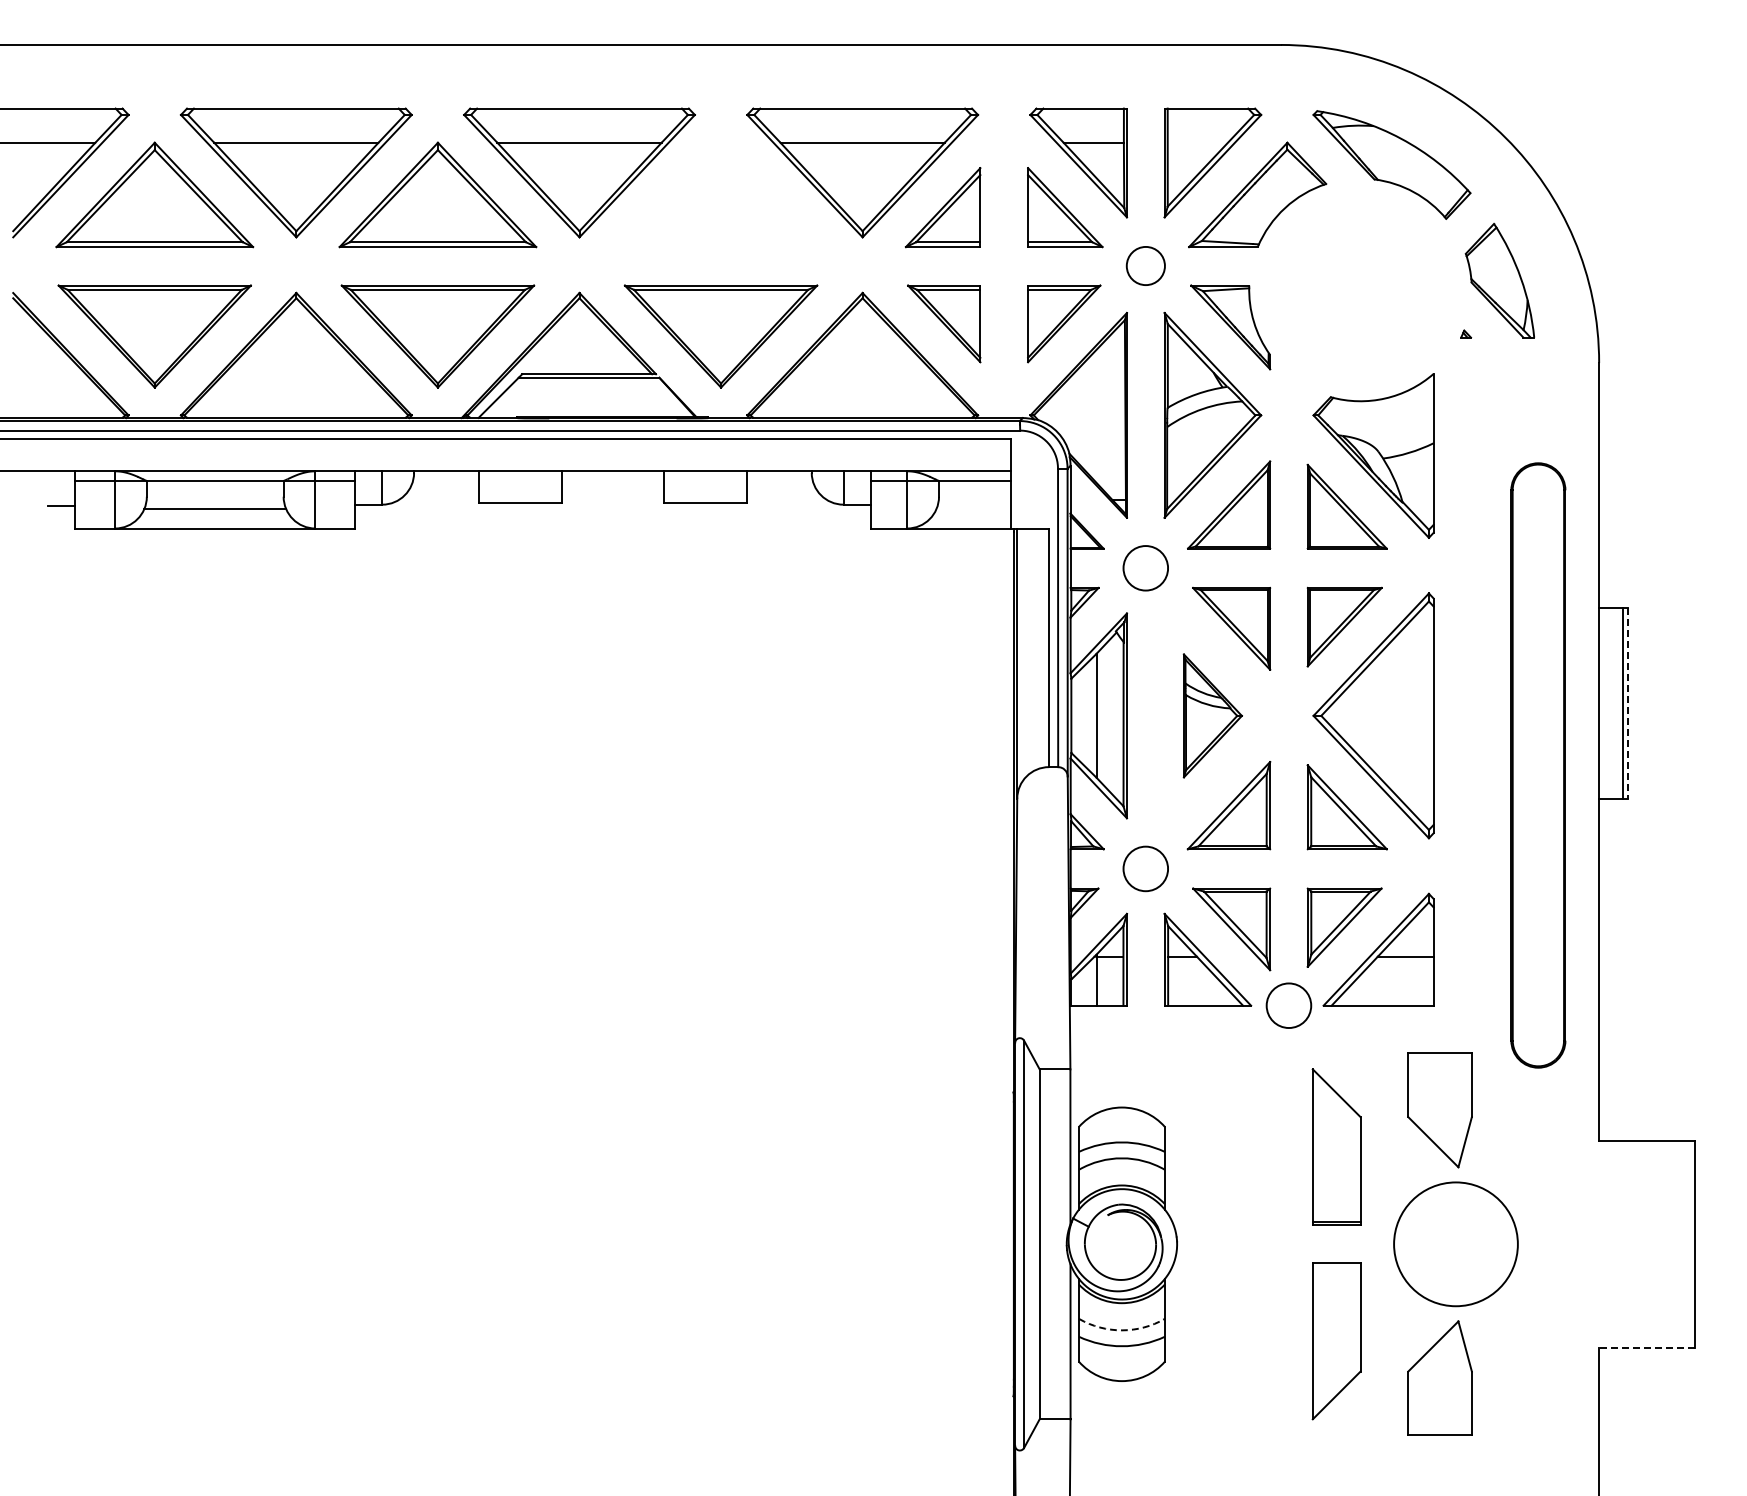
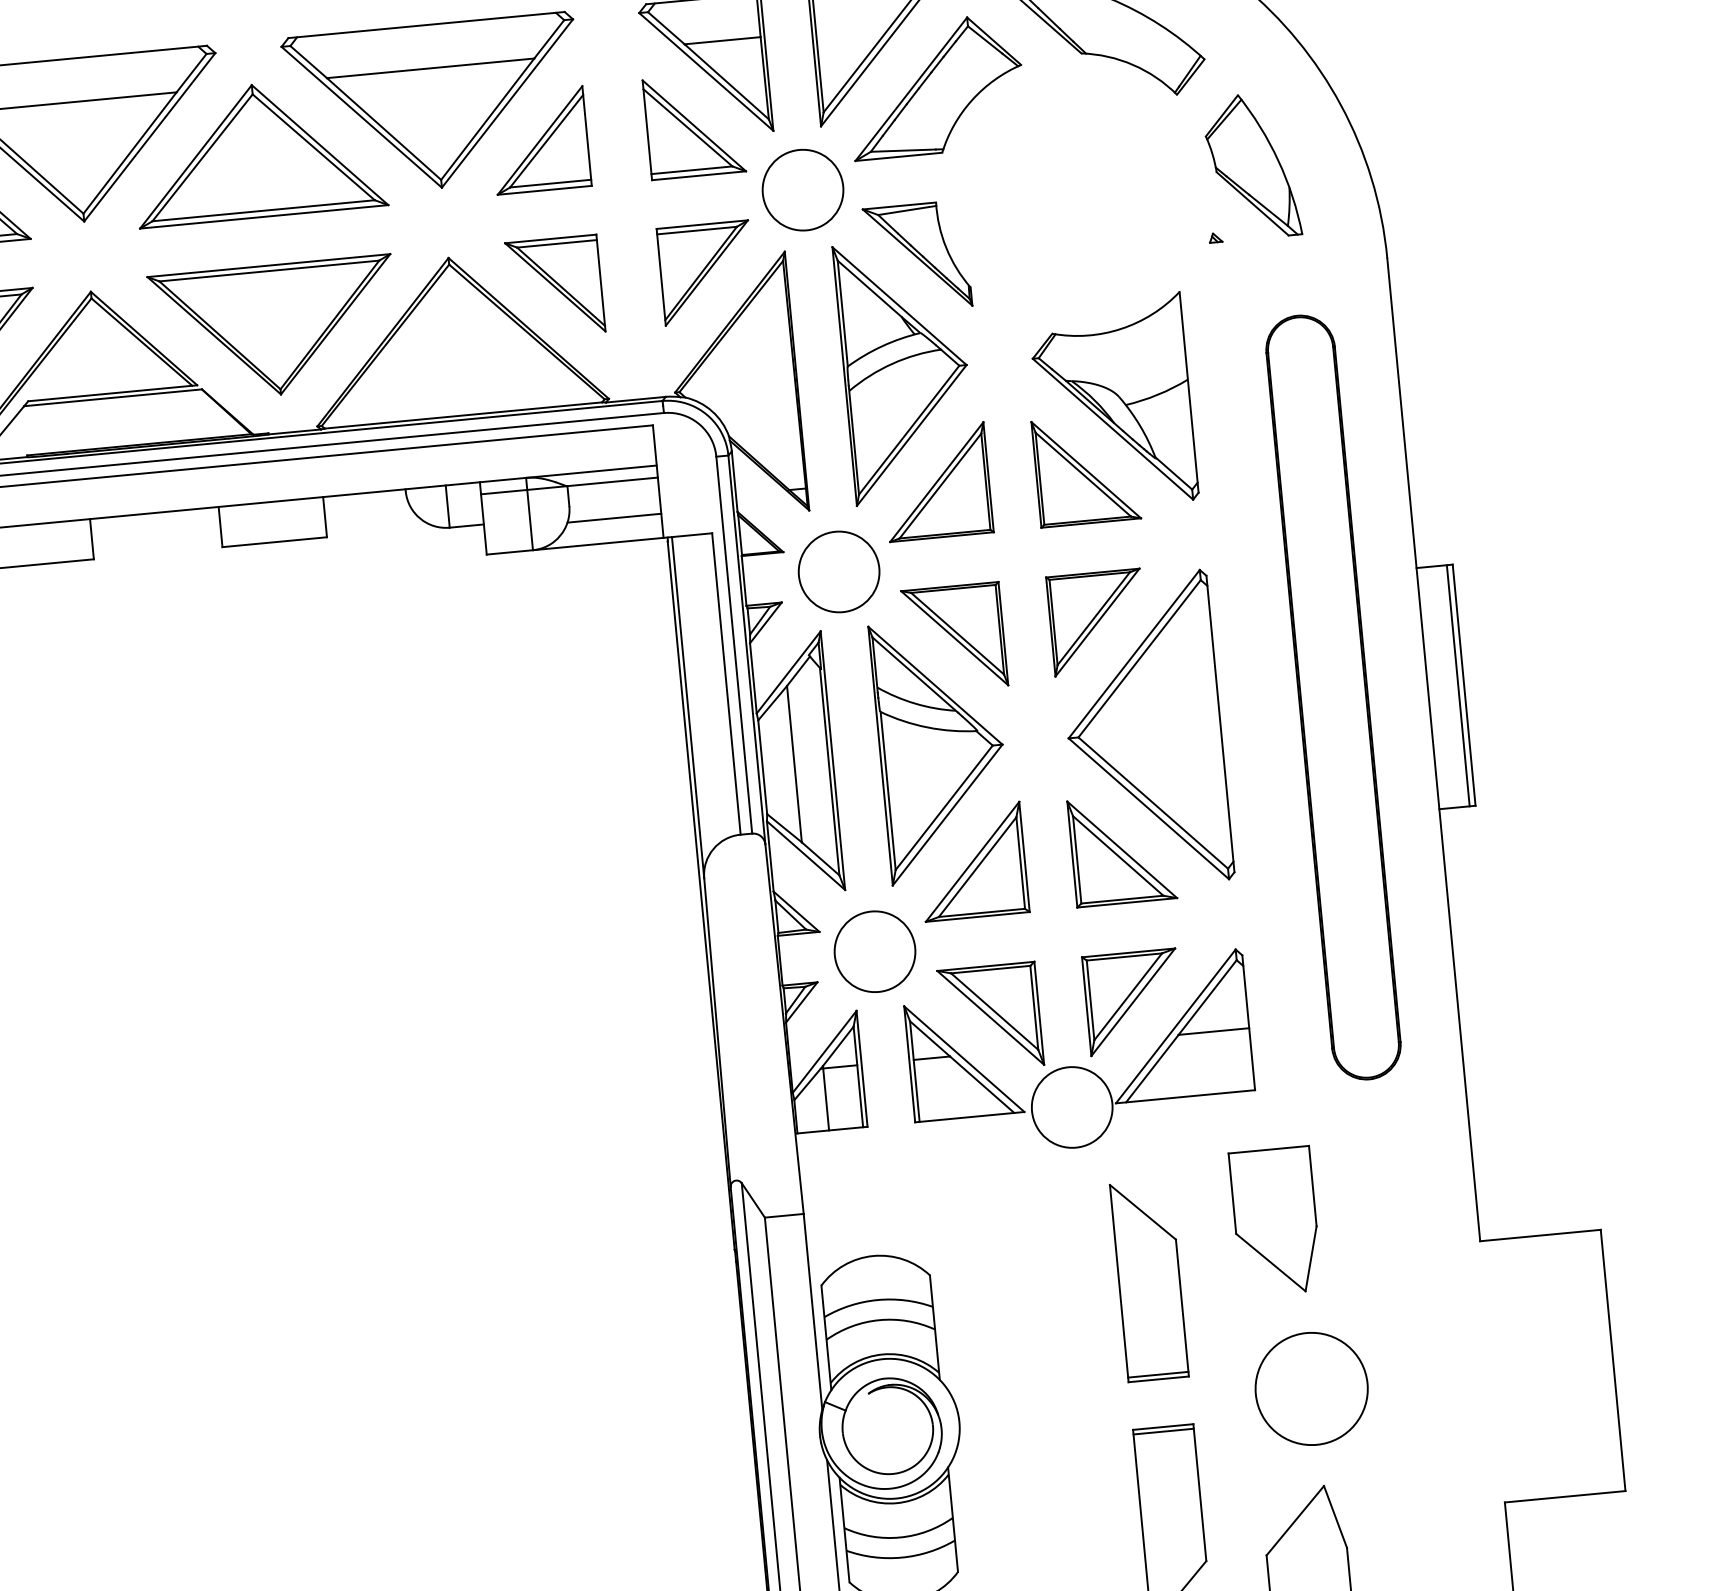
part: (720, 194) -> (257, 150), added
circle: (1145, 265) -> (802, 189), size x1.67
line: (973, 509) -> (614, 518), added
circle: (1145, 568) -> (838, 572), size x1.43
line: (1627, 704) -> (1463, 686), dashed -> solid
part: (1212, 715) -> (940, 749), size x1.67
part: (1538, 765) -> (1333, 697), moved
circle: (1145, 868) -> (874, 951), size x1.43
circle: (1288, 1005) -> (1071, 1107), size x1.43
circle: (1455, 1244) -> (1311, 1389), size x0.71
line: (1336, 1266) -> (1163, 1431), added
arc: (1121, 1330) -> (899, 1537), dashed -> solid
line: (1646, 1347) -> (1564, 1496), dashed -> solid

